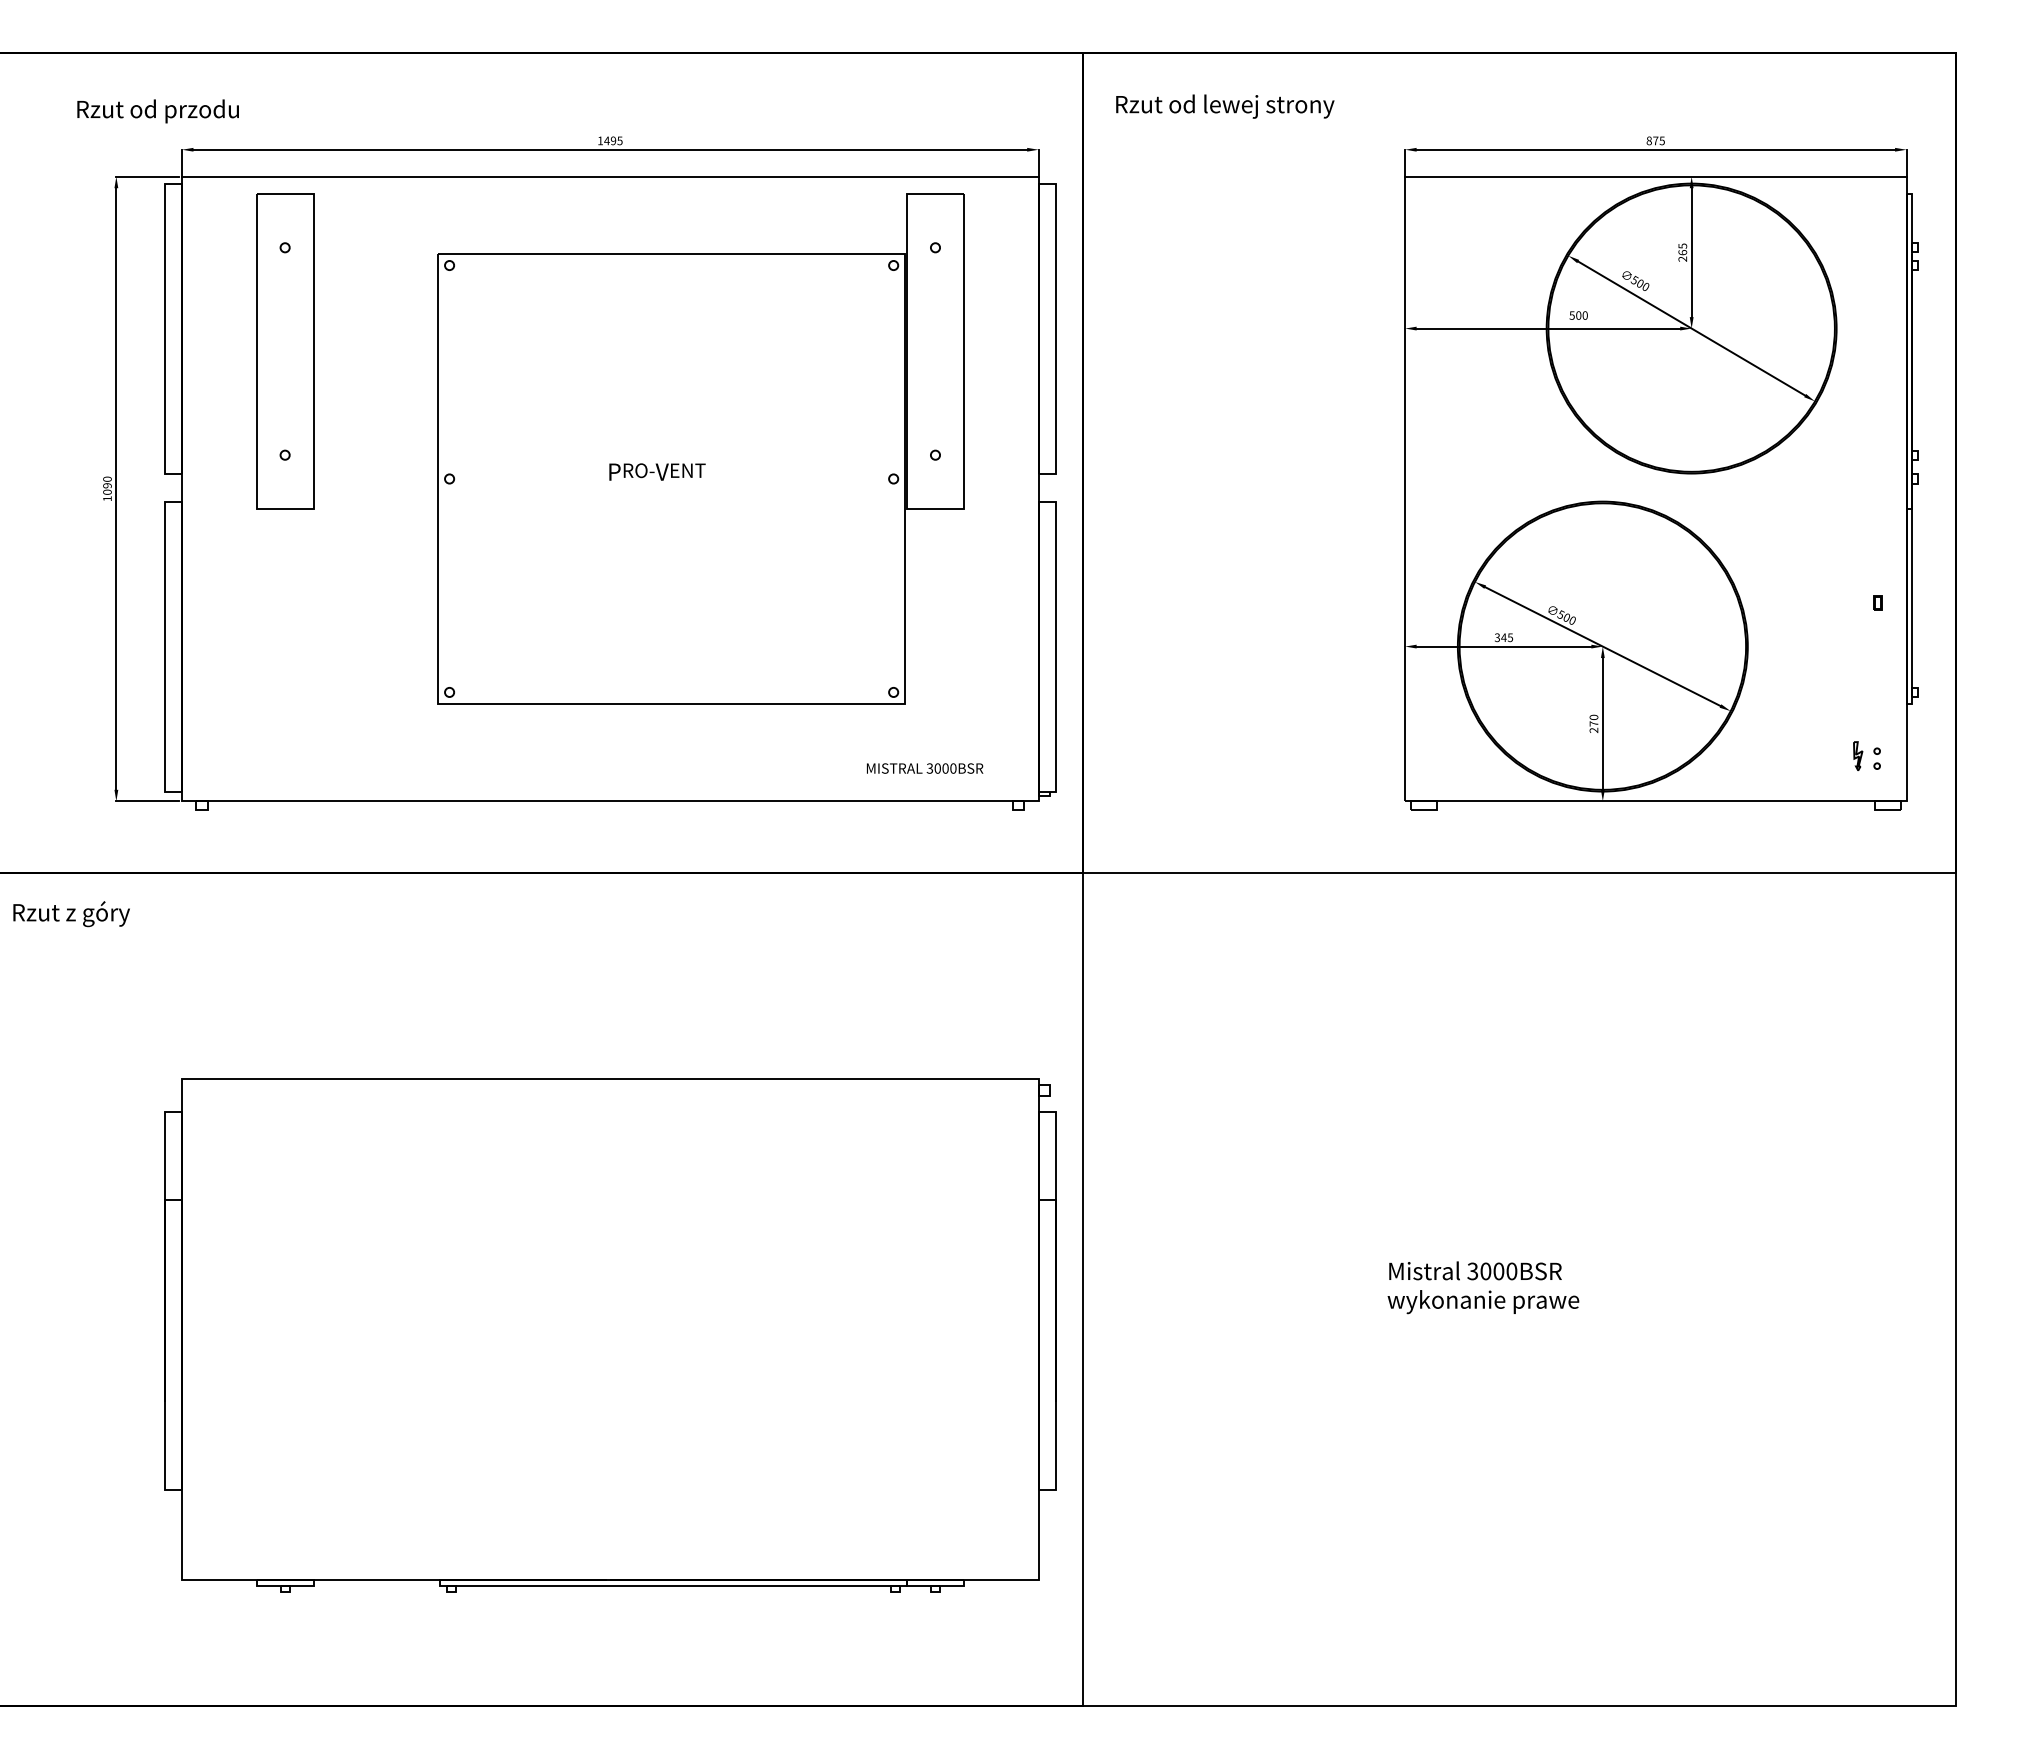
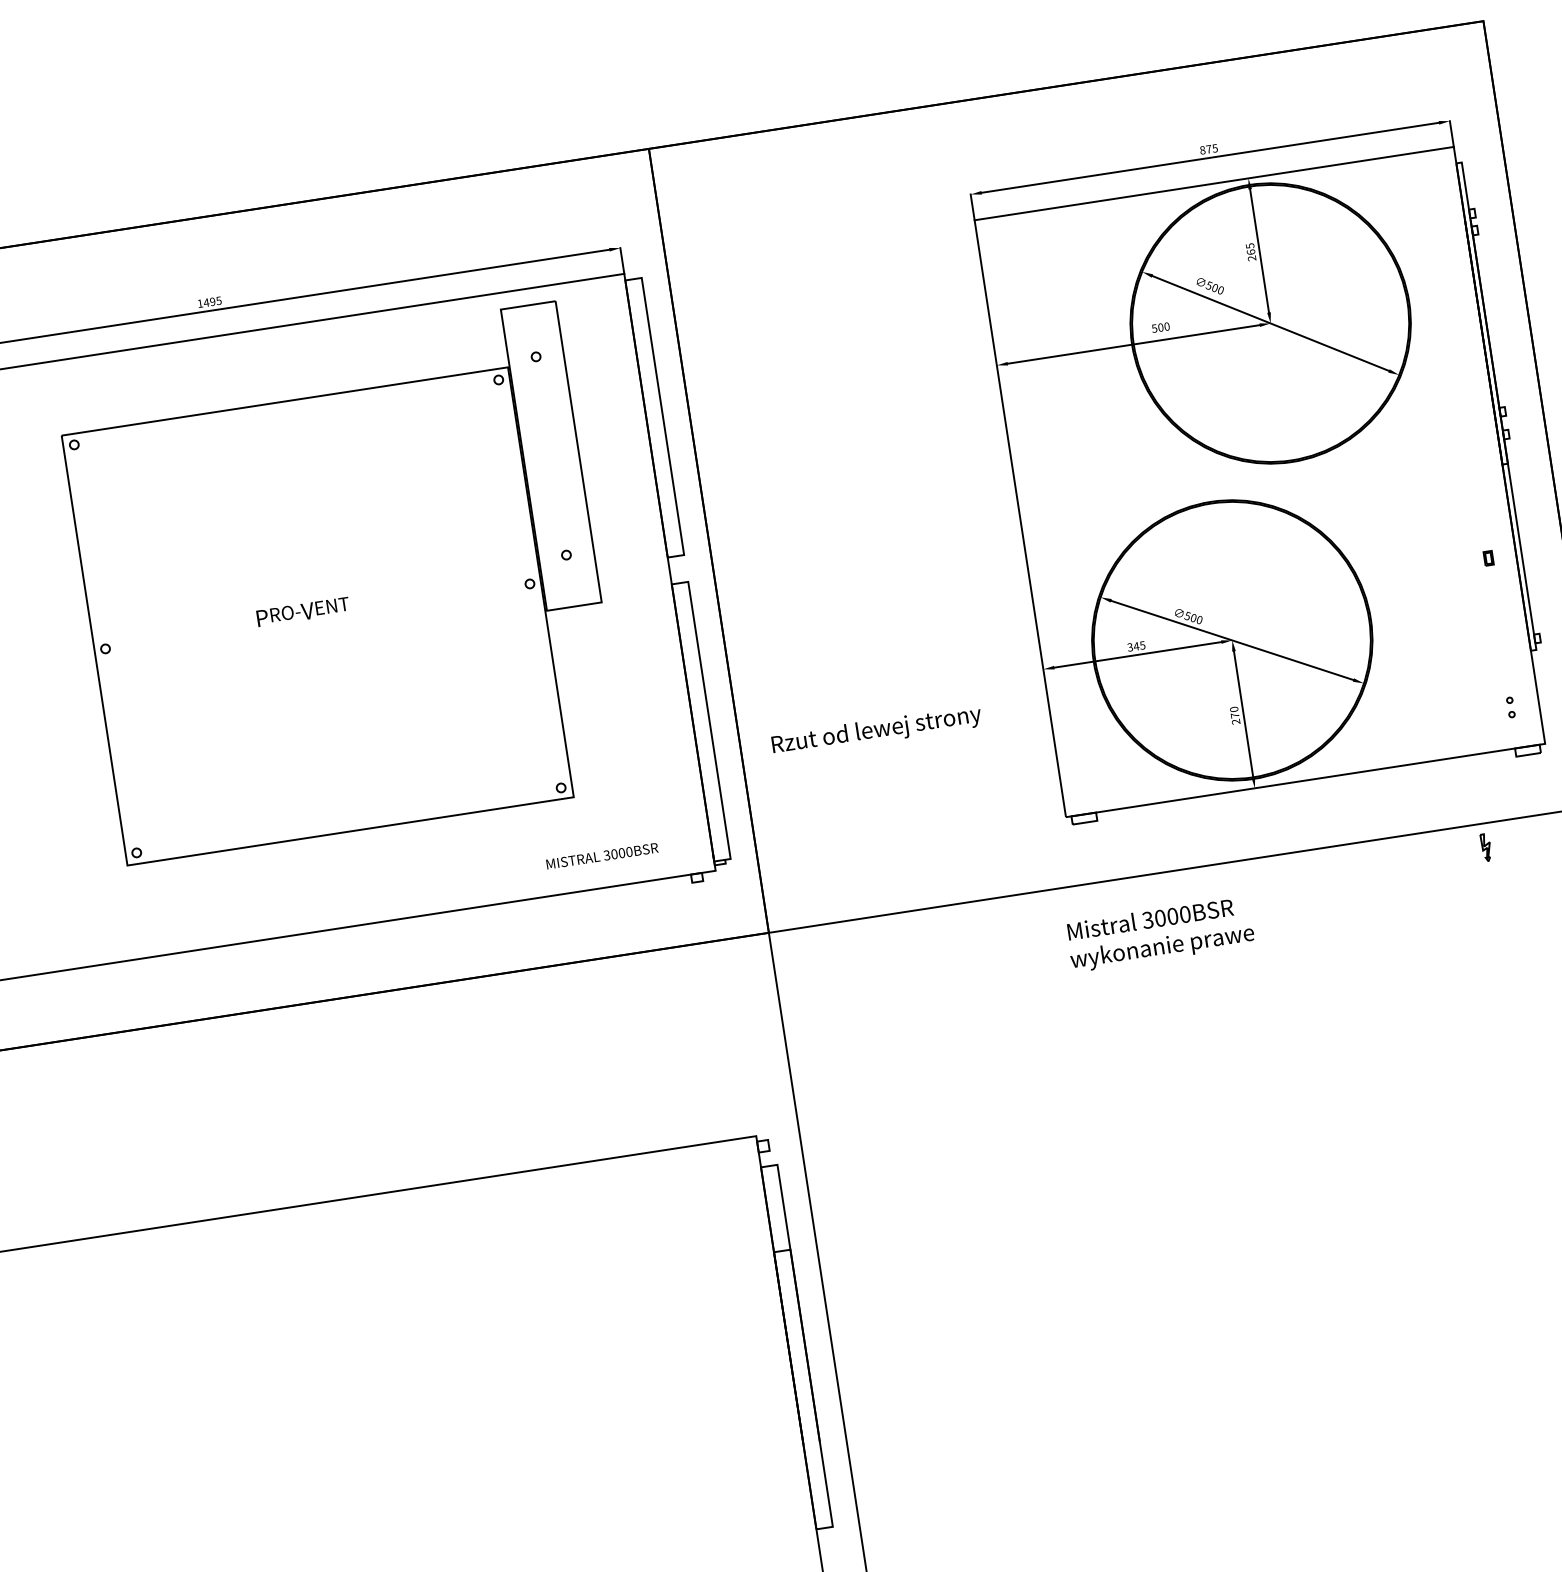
text: (1225, 106) -> (877, 730), moved
part: (1858, 755) -> (1486, 846), moved
text: (1483, 1287) -> (1160, 934), moved

